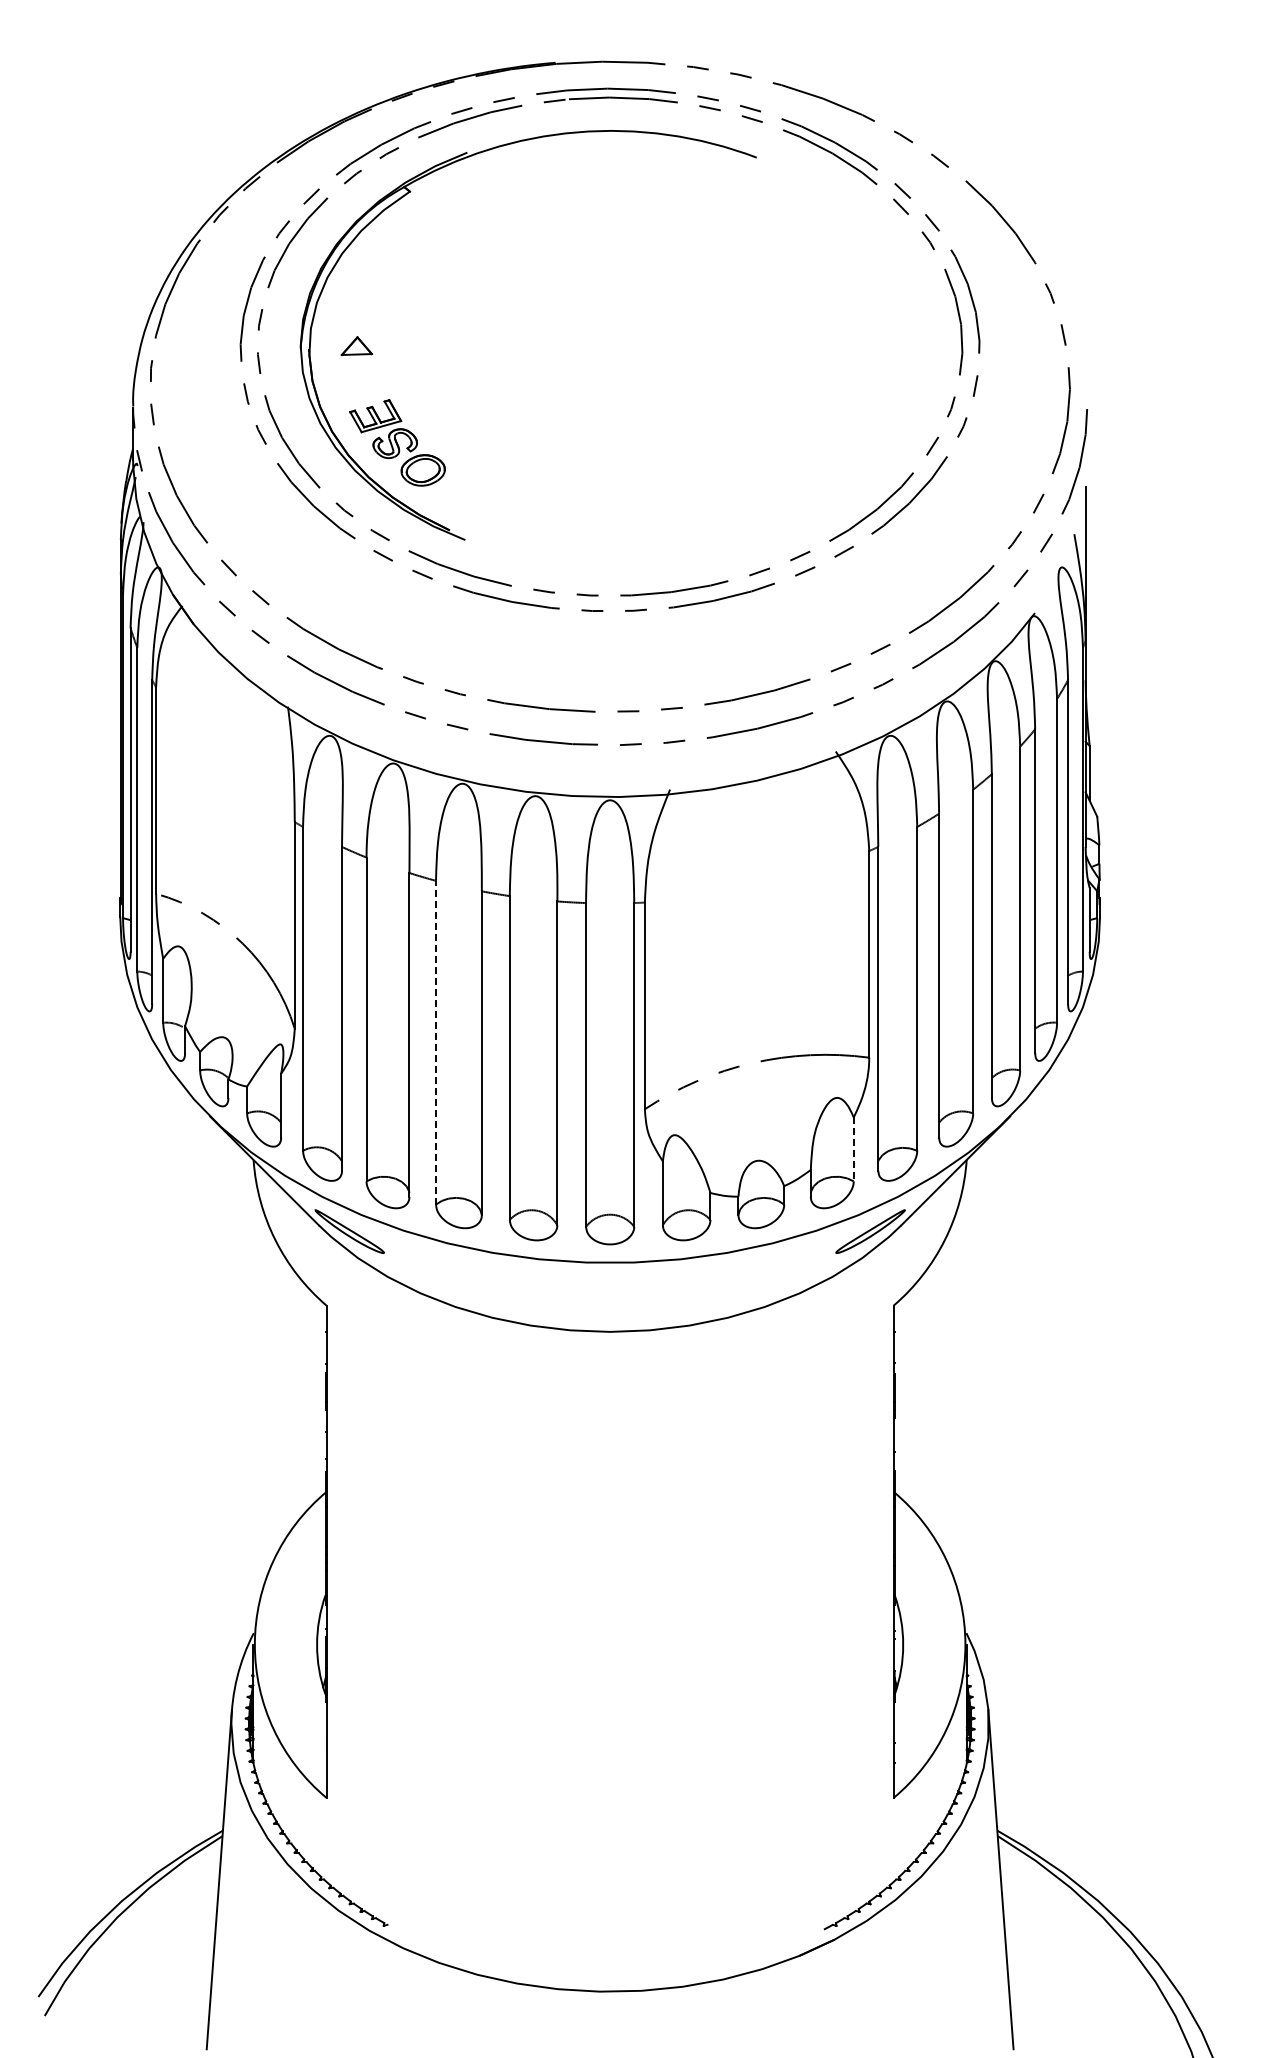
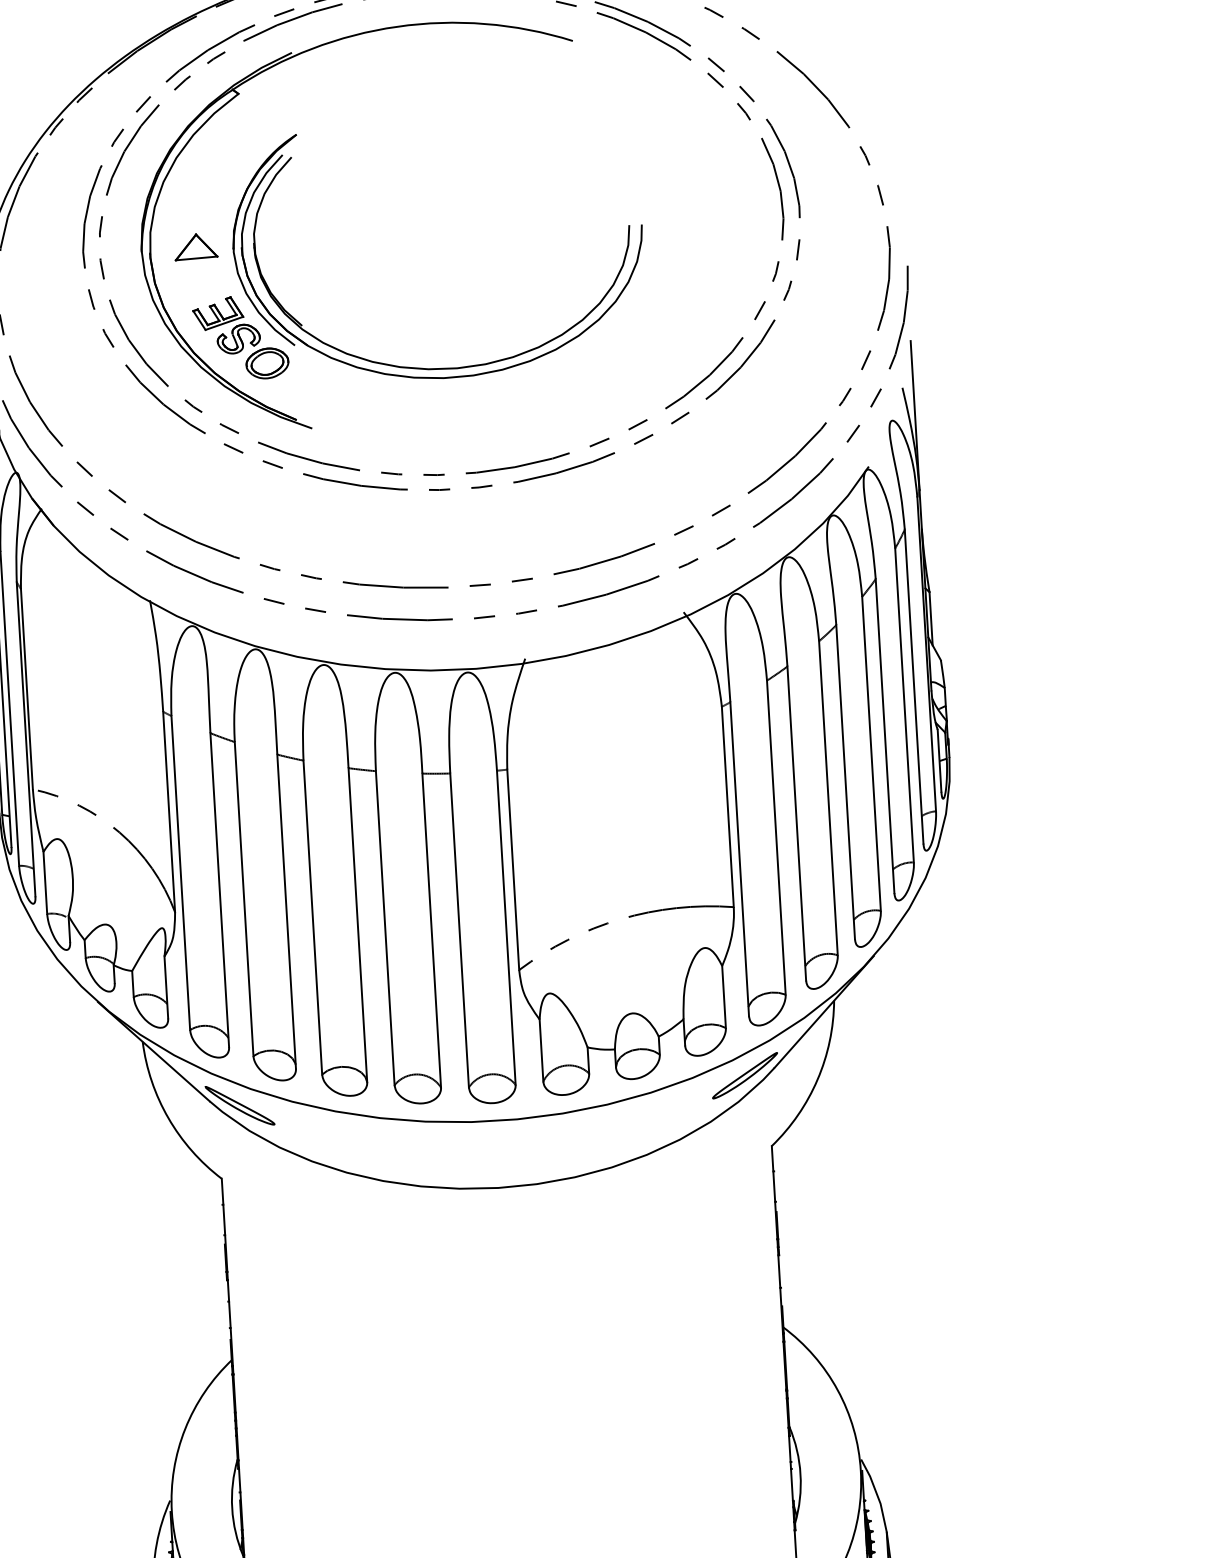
part: (356, 345) -> (195, 246), size x1.43
part: (605, 485) -> (445, 367), added
line: (436, 1042) -> (313, 917), dashed -> solid
line: (853, 1149) -> (723, 997), dashed -> solid

